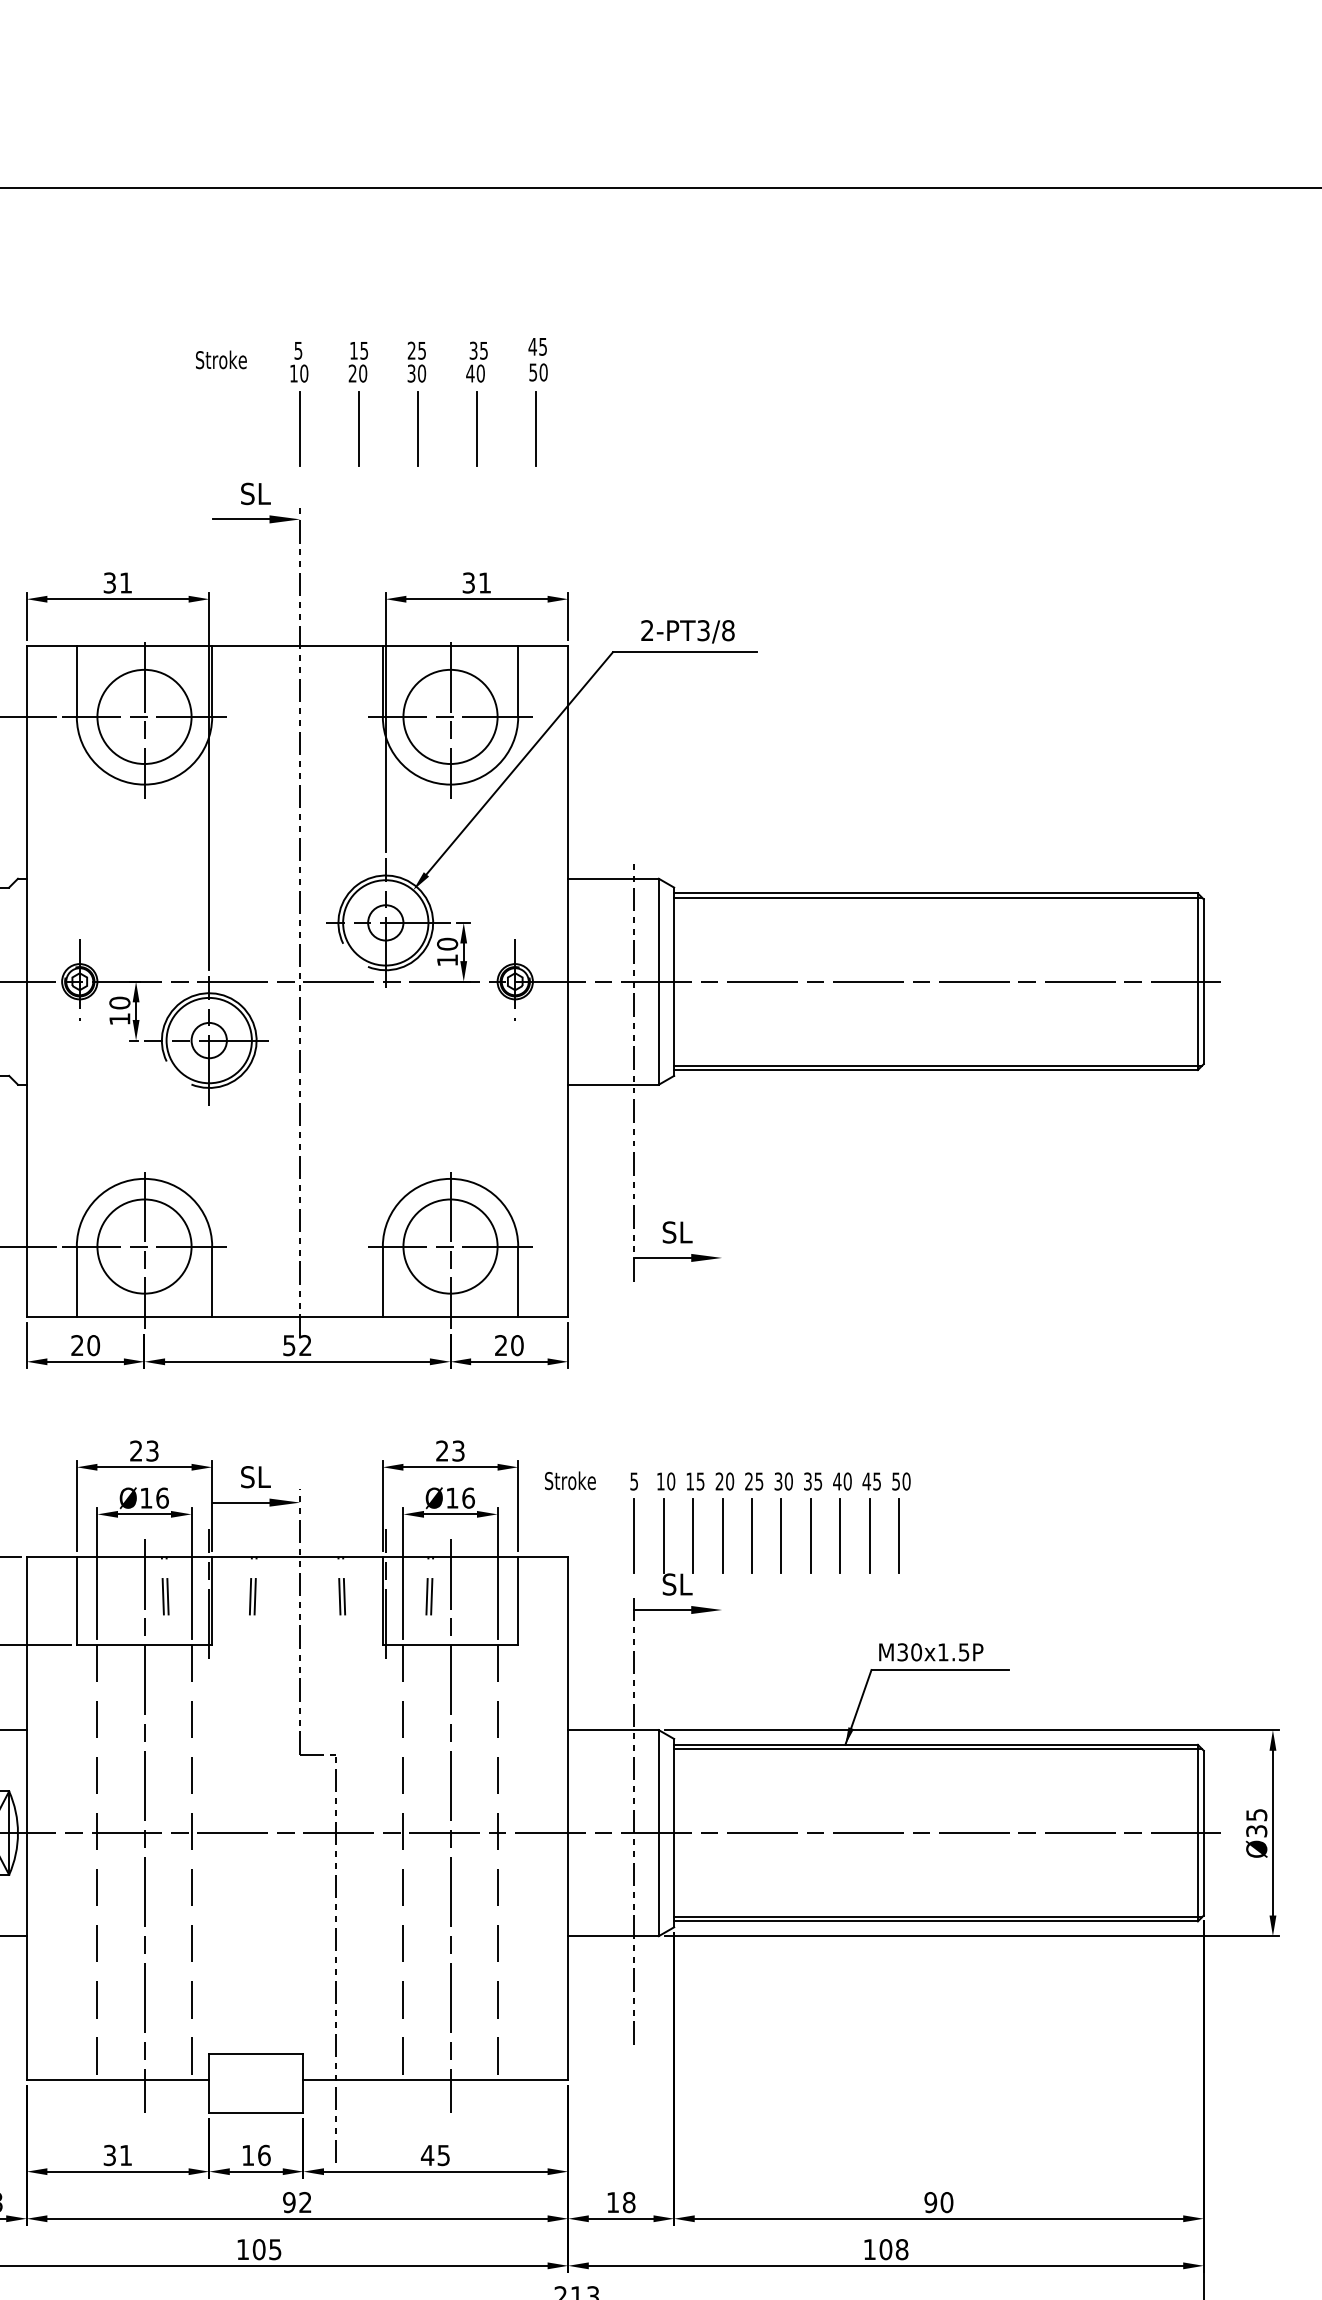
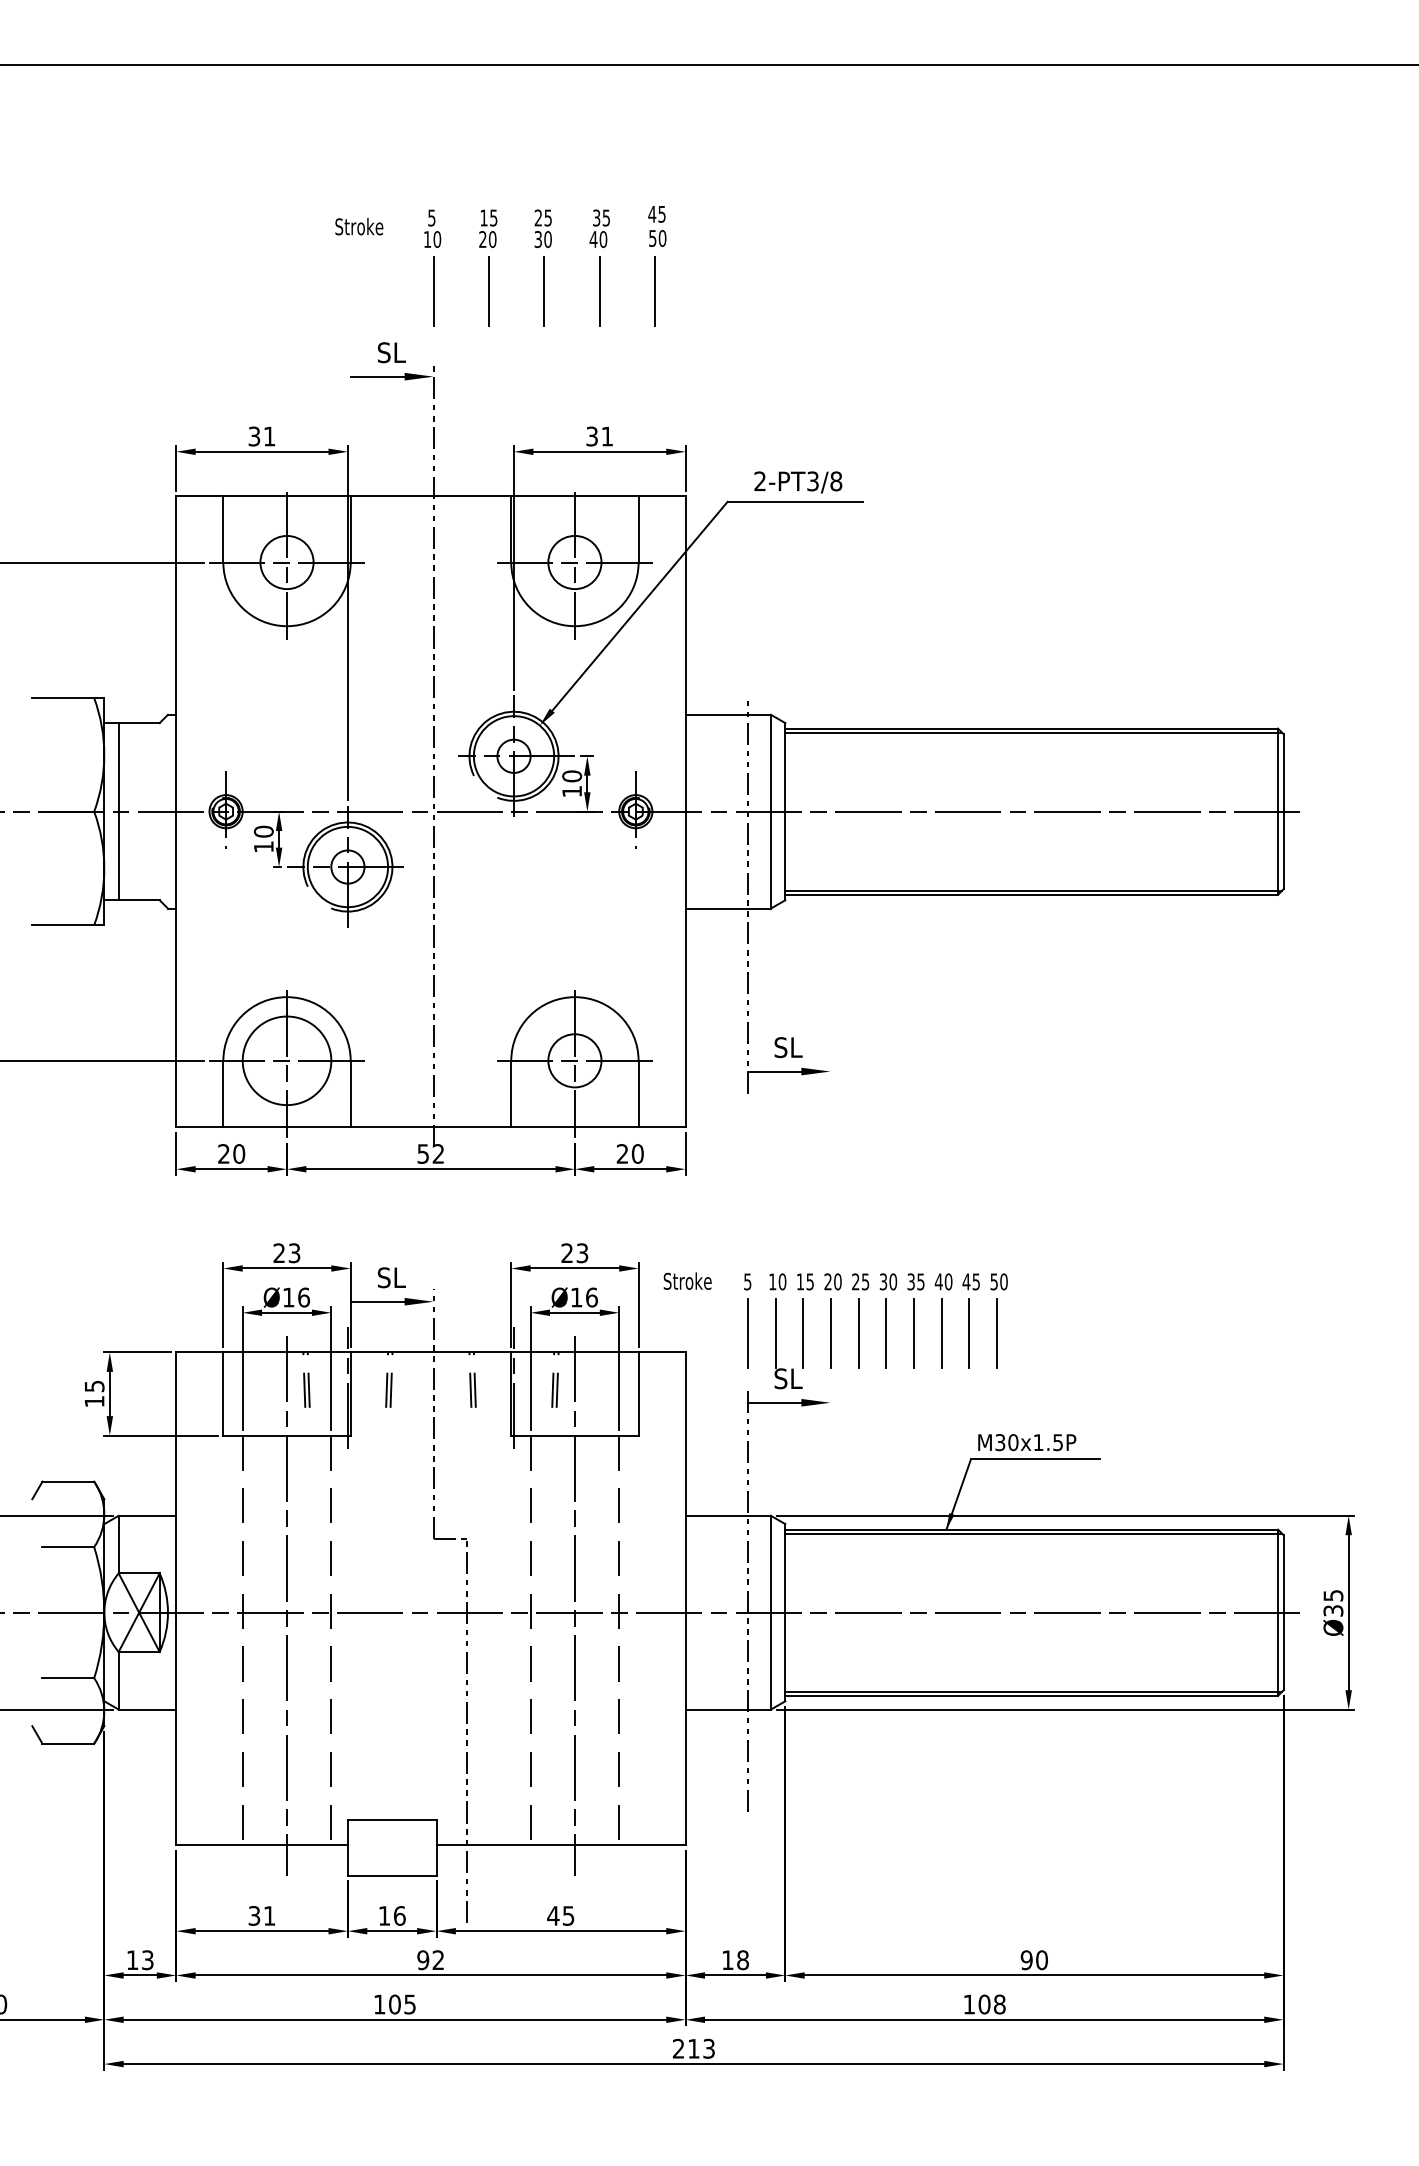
circle: (143, 716) -> (286, 562), size x0.6
circle: (450, 716) -> (574, 562), size x0.6
circle: (450, 1246) -> (574, 1060), size x0.6

